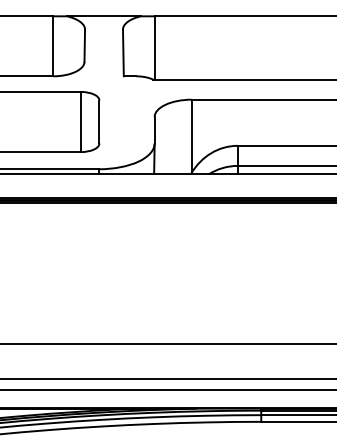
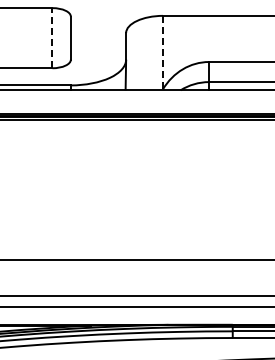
line: (81, 121) -> (52, 37), solid -> dashed
line: (191, 136) -> (162, 52), solid -> dashed

